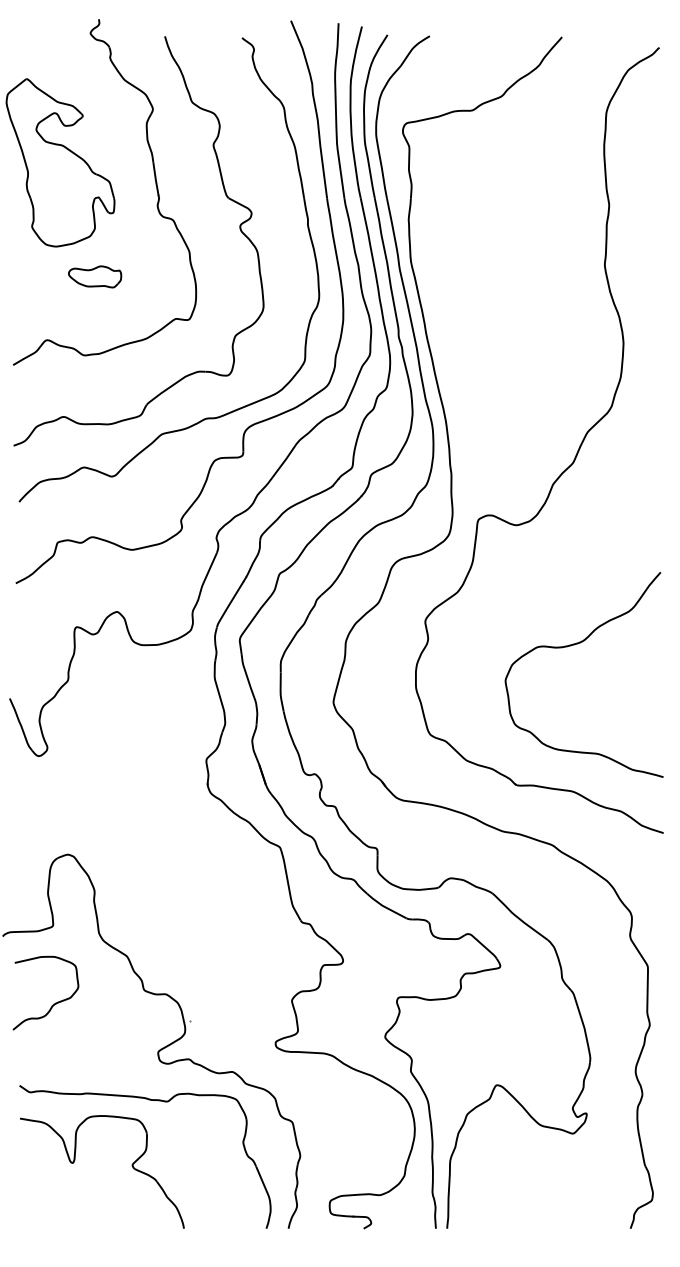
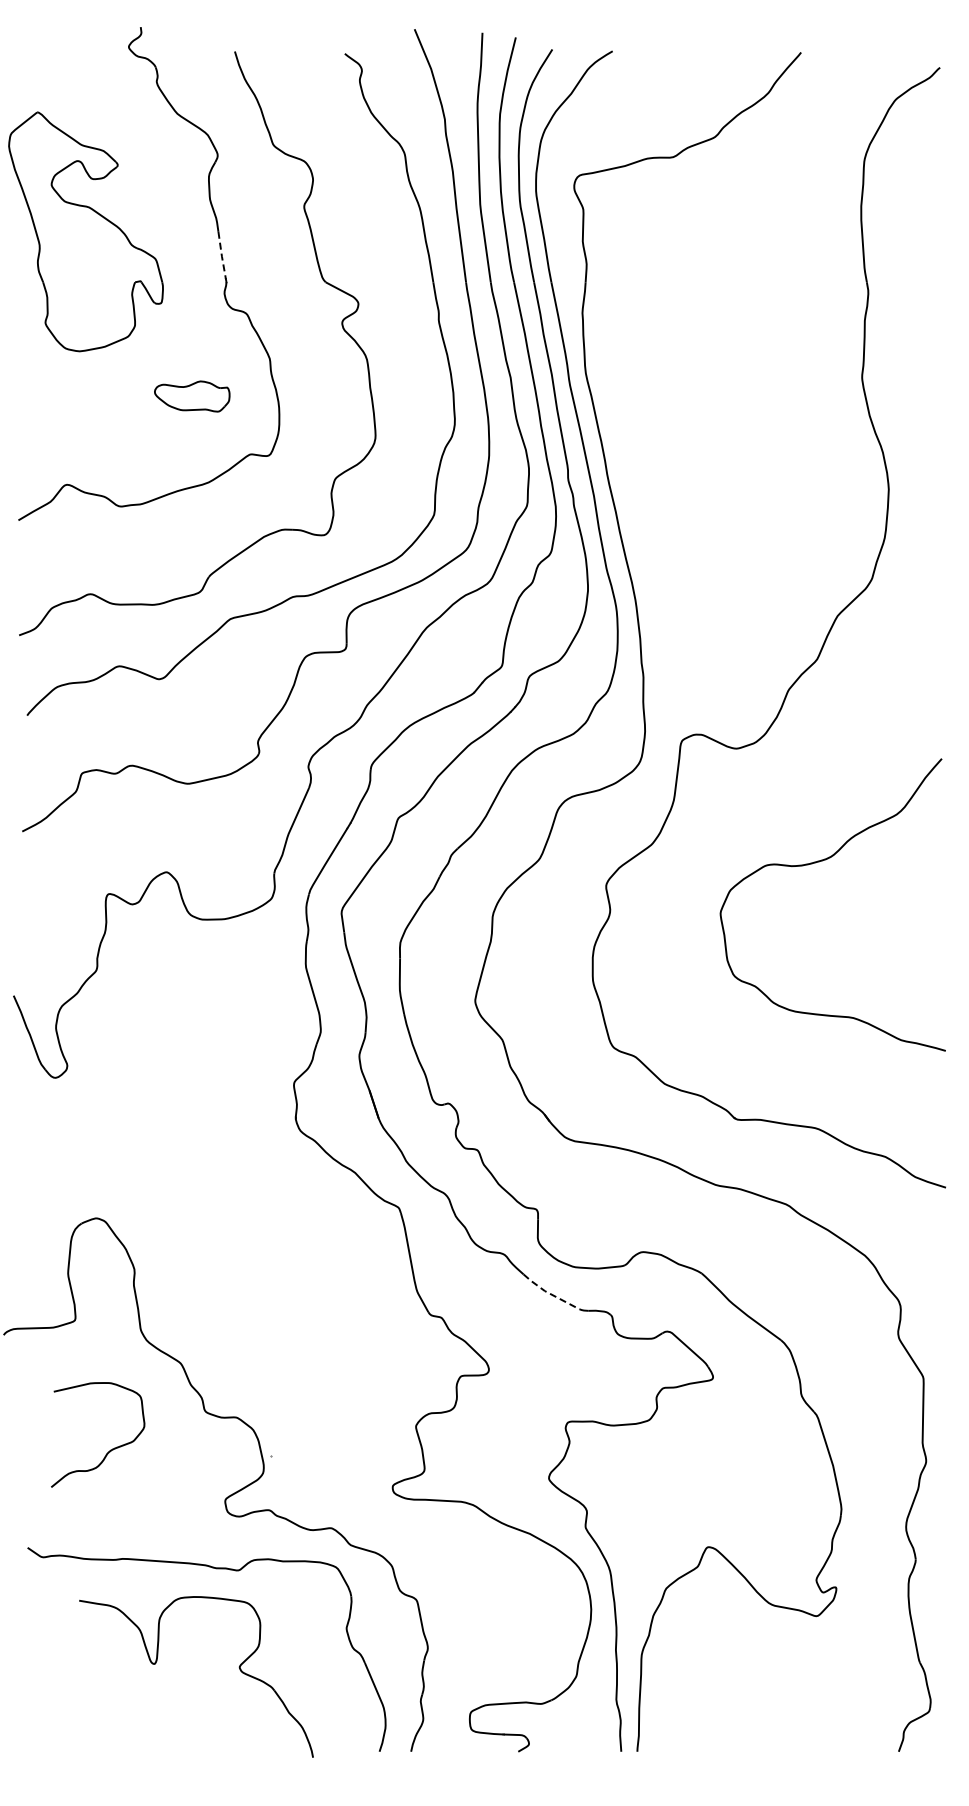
line: (155, 179) -> (221, 255), solid -> dashed
part: (95, 276) -> (192, 396), moved
curve: (574, 645) -> (819, 862), moved
line: (385, 907) -> (549, 1293), solid -> dashed
curve: (54, 1003) -> (110, 1449), moved
part: (74, 1161) -> (157, 1661), moved

